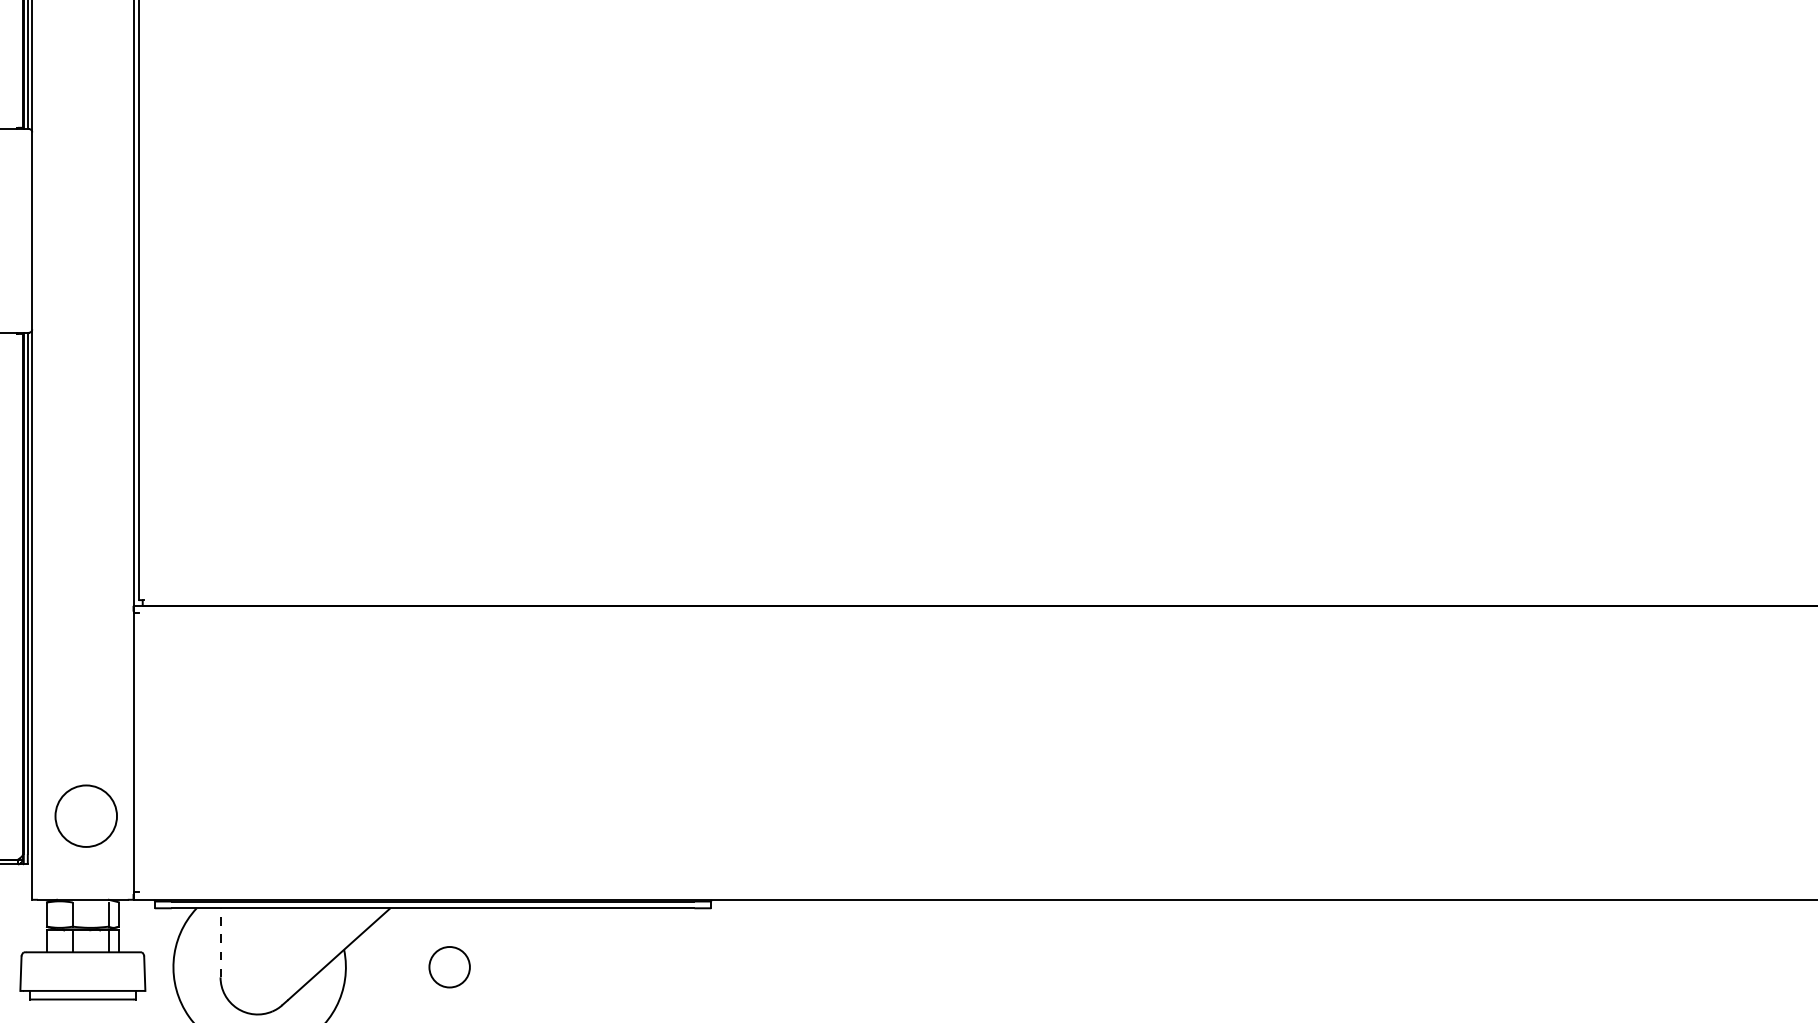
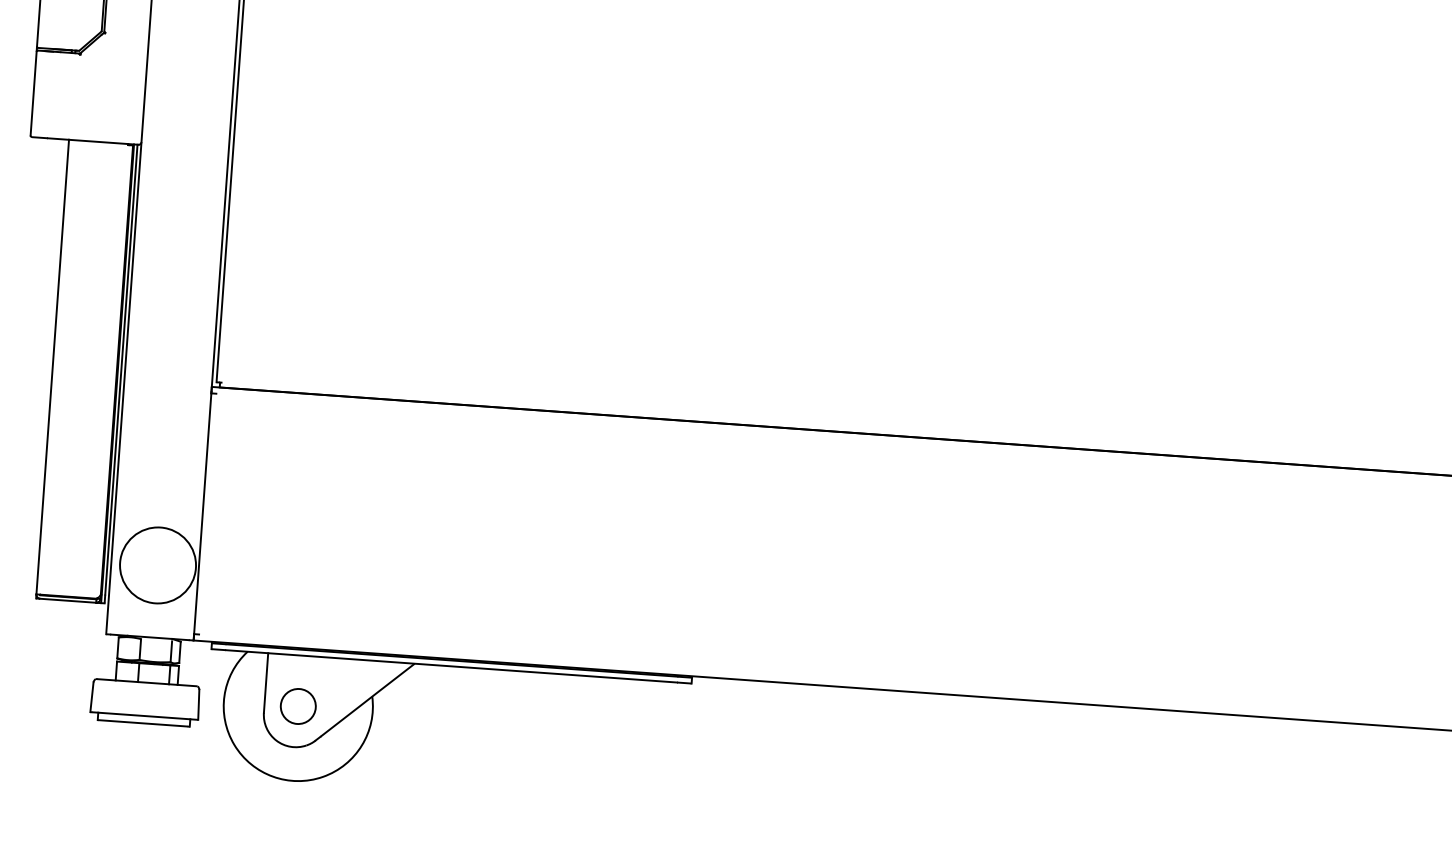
circle: (86, 816) -> (158, 565), size x1.43
line: (220, 942) -> (266, 682), dashed -> solid
circle: (449, 967) -> (298, 706), moved

